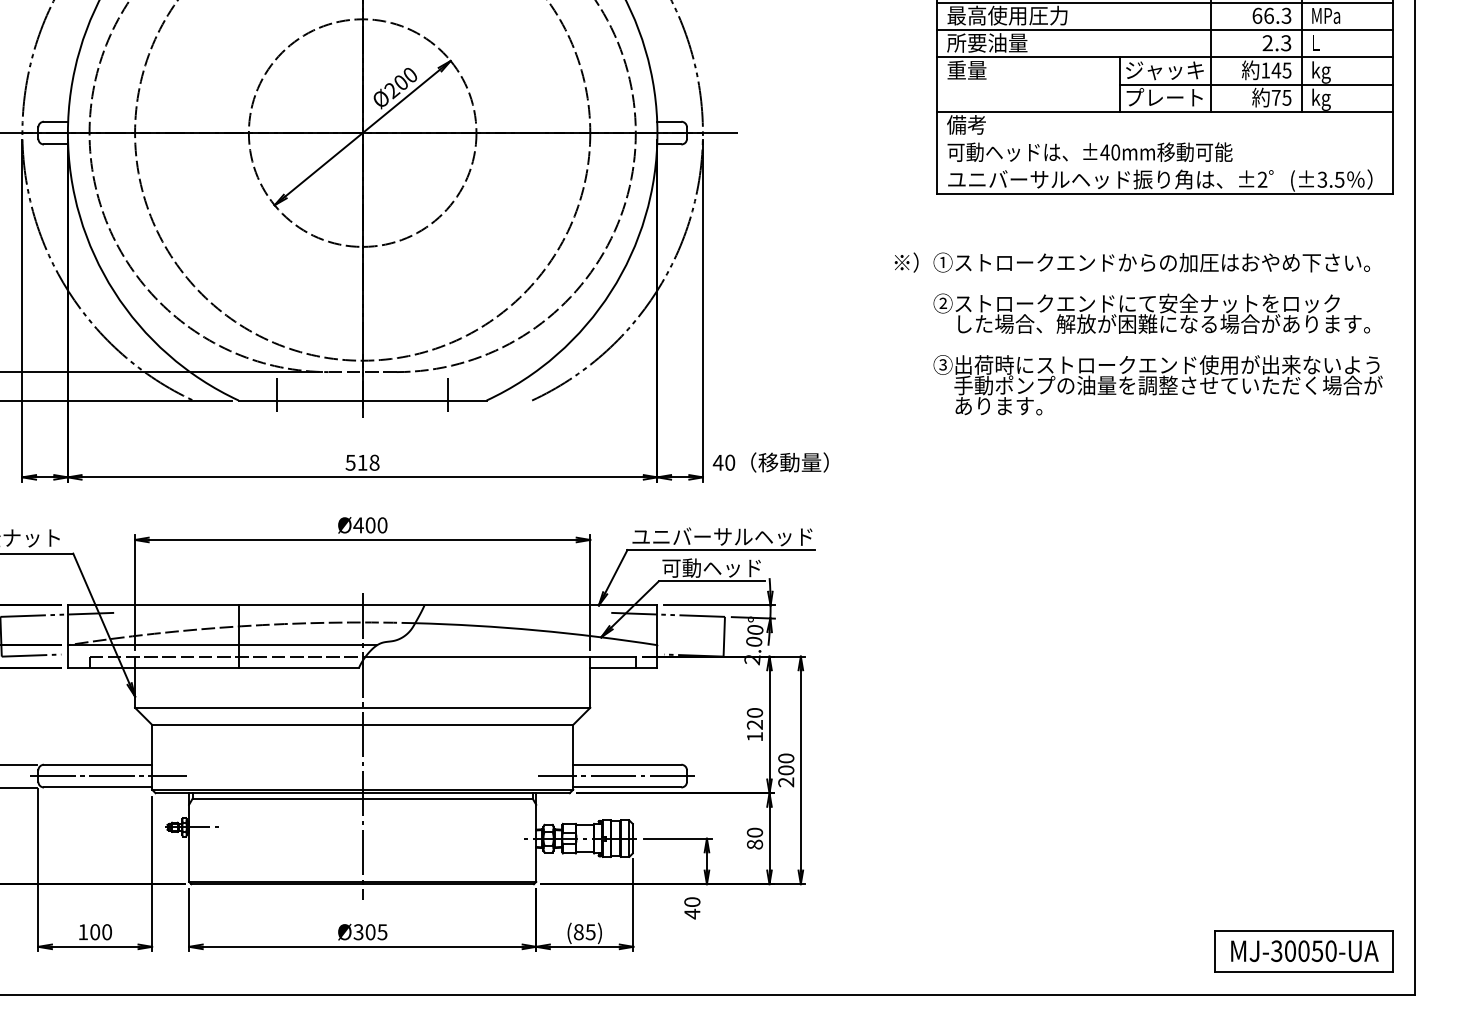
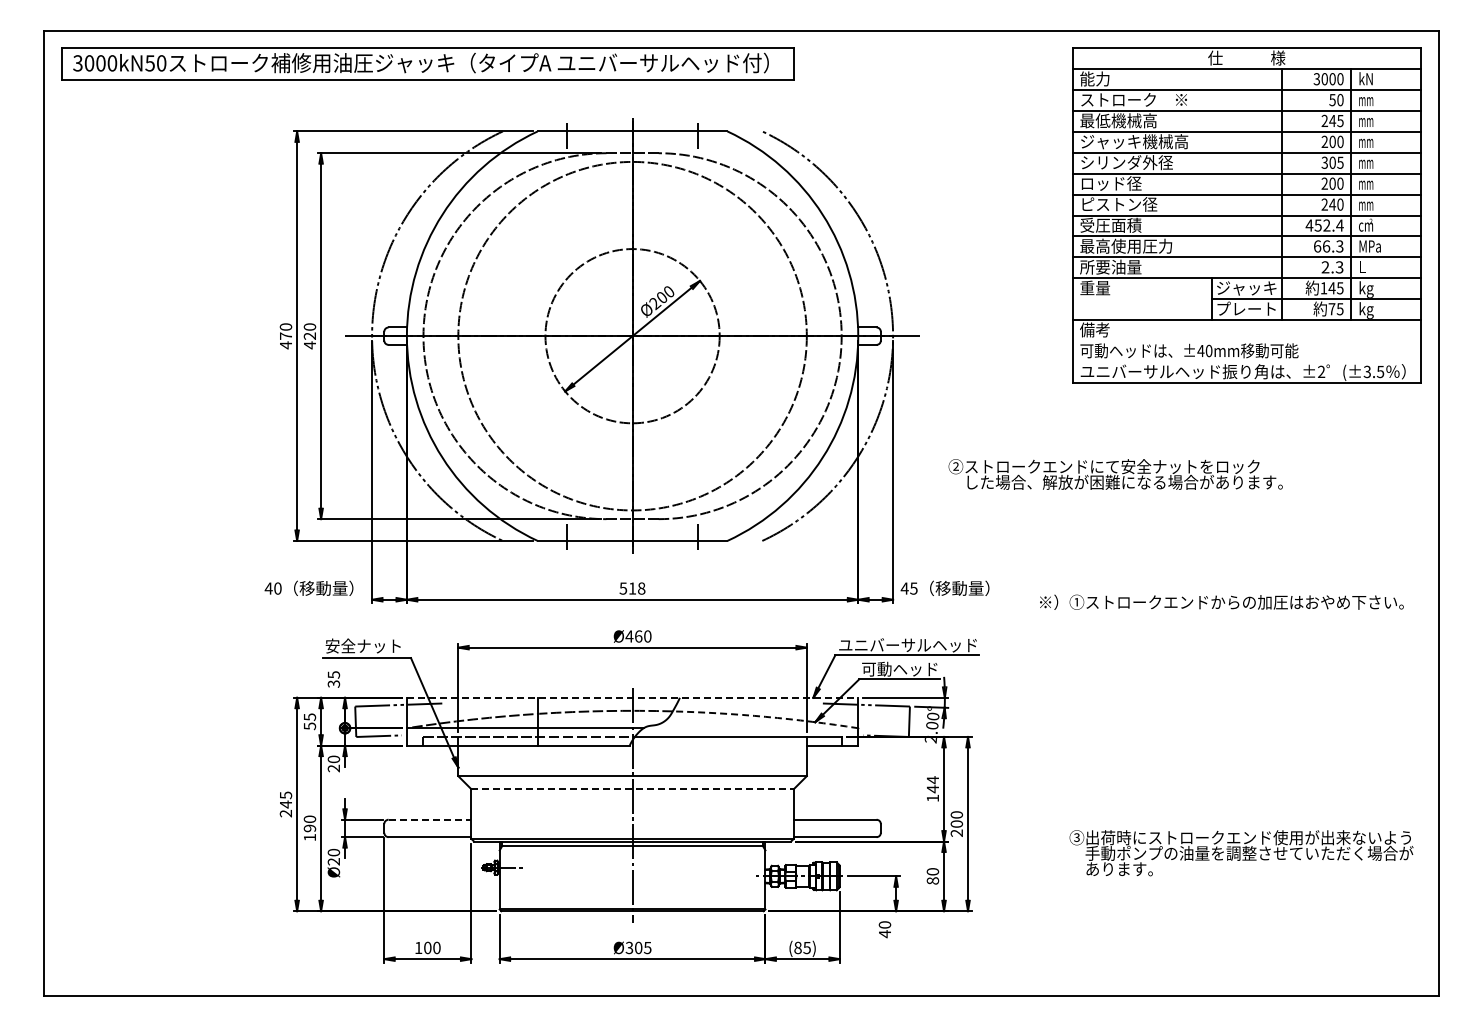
text: (1131, 261) -> (1221, 601), moved
text: (1151, 313) -> (1115, 474), moved
text: (1158, 385) -> (1241, 853), moved
text: (729, 462) -> (913, 588), 40 -> 45
text: (370, 525) -> (638, 636), Ø400 -> Ø460
line: (362, 605) -> (632, 697), solid -> dashed
arc: (536, 629) -> (765, 716), solid -> dashed
text: (754, 718) -> (932, 784), 120 -> 144
line: (363, 725) -> (633, 789), solid -> dashed
line: (98, 764) -> (430, 819), solid -> dashed
line: (107, 776) -> (437, 828), removed
line: (617, 776) -> (827, 828), removed
part: (1303, 951) -> (1352, 962), removed

